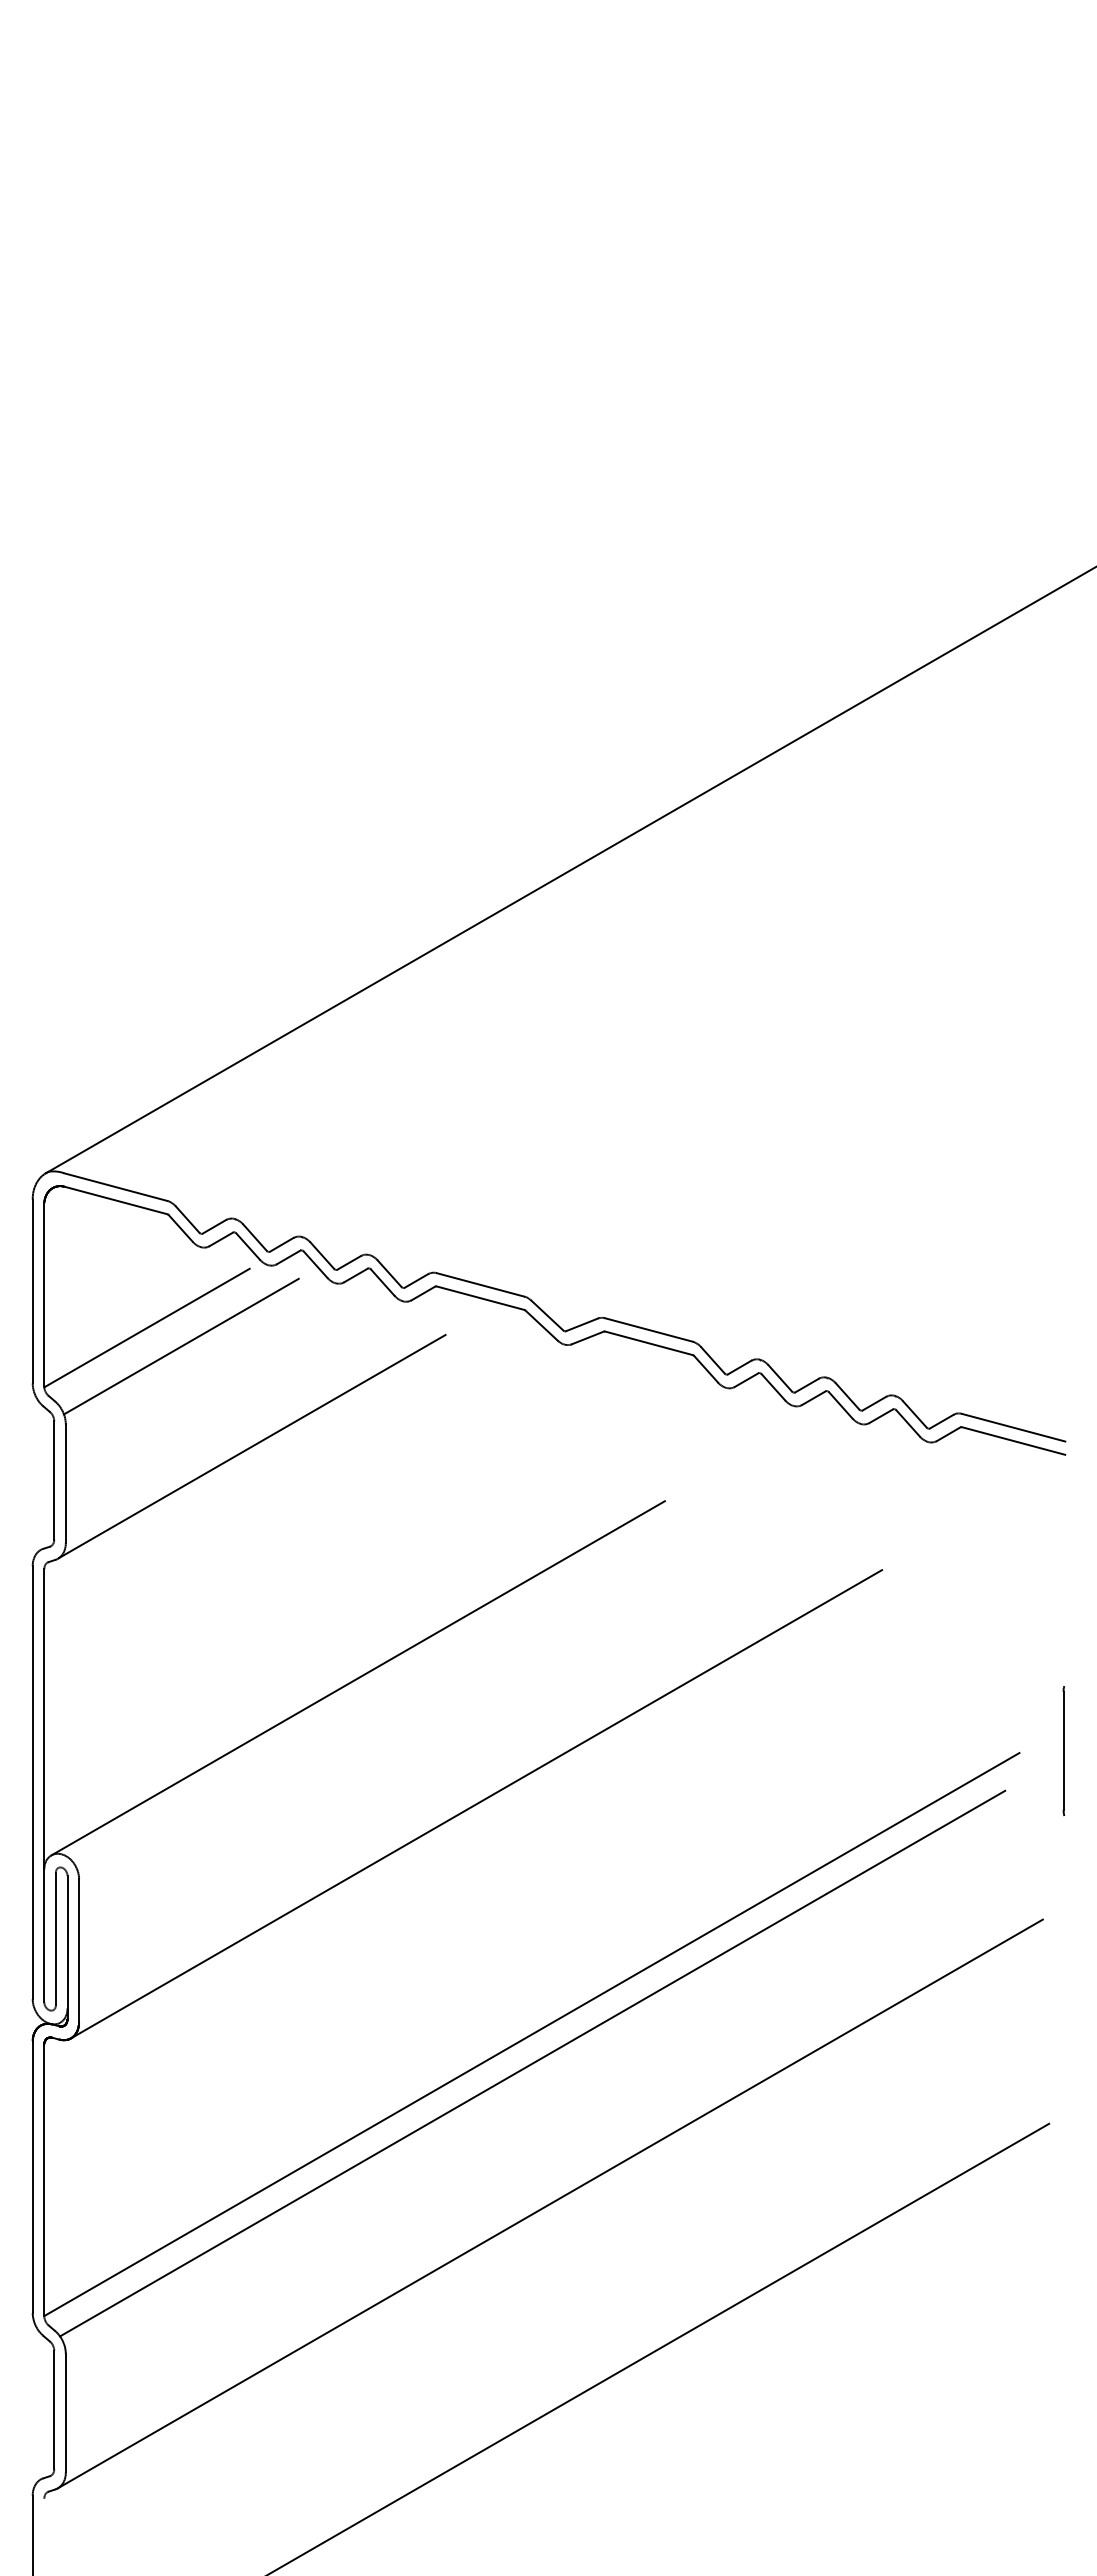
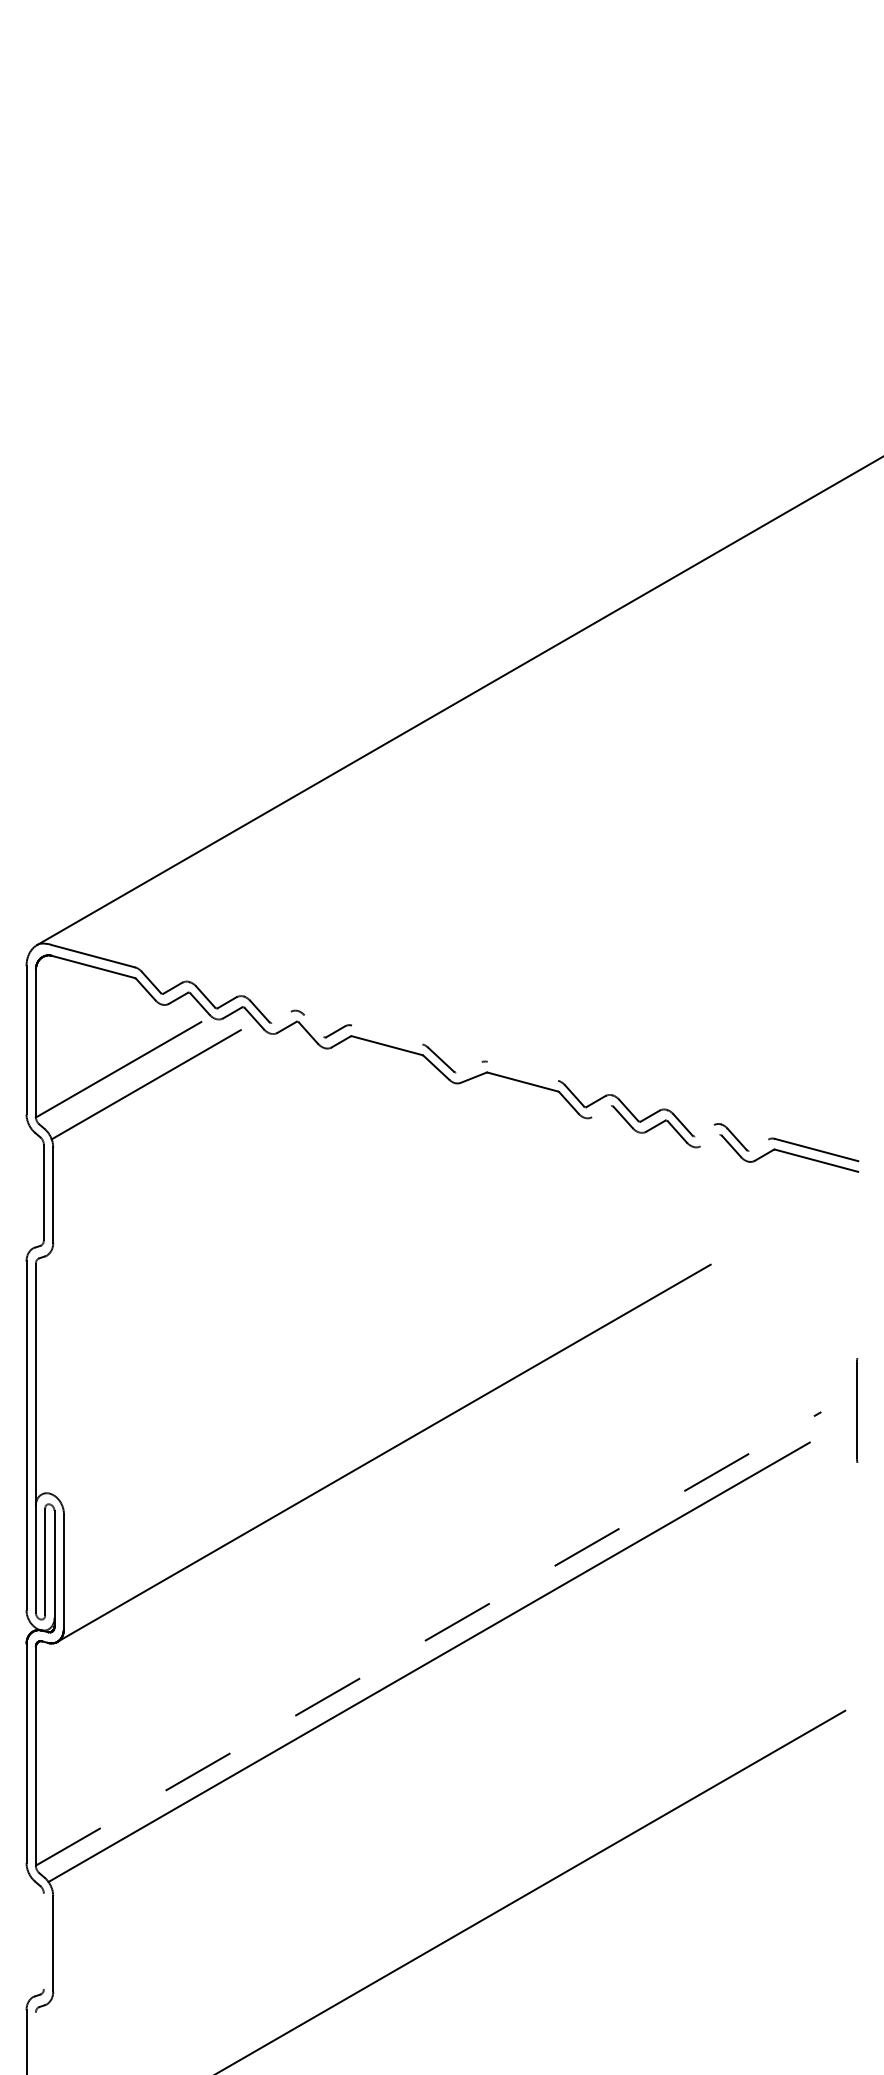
line: (348, 1262) -> (280, 1016), removed
line: (389, 1273) -> (313, 1025), removed
line: (480, 1284) -> (387, 1034), removed
line: (582, 1324) -> (469, 1066), removed
line: (648, 1329) -> (522, 1070), removed
line: (746, 1379) -> (601, 1111), removed
line: (874, 1403) -> (704, 1130), removed
line: (881, 1416) -> (710, 1141), removed
line: (941, 1421) -> (758, 1145), removed
line: (251, 1446) -> (202, 1165), removed
line: (357, 1678) -> (288, 1352), removed
line: (531, 2034) -> (428, 1638), solid -> dashed
line: (549, 2203) -> (442, 1774), removed
line: (54, 2409) -> (44, 1940), removed

